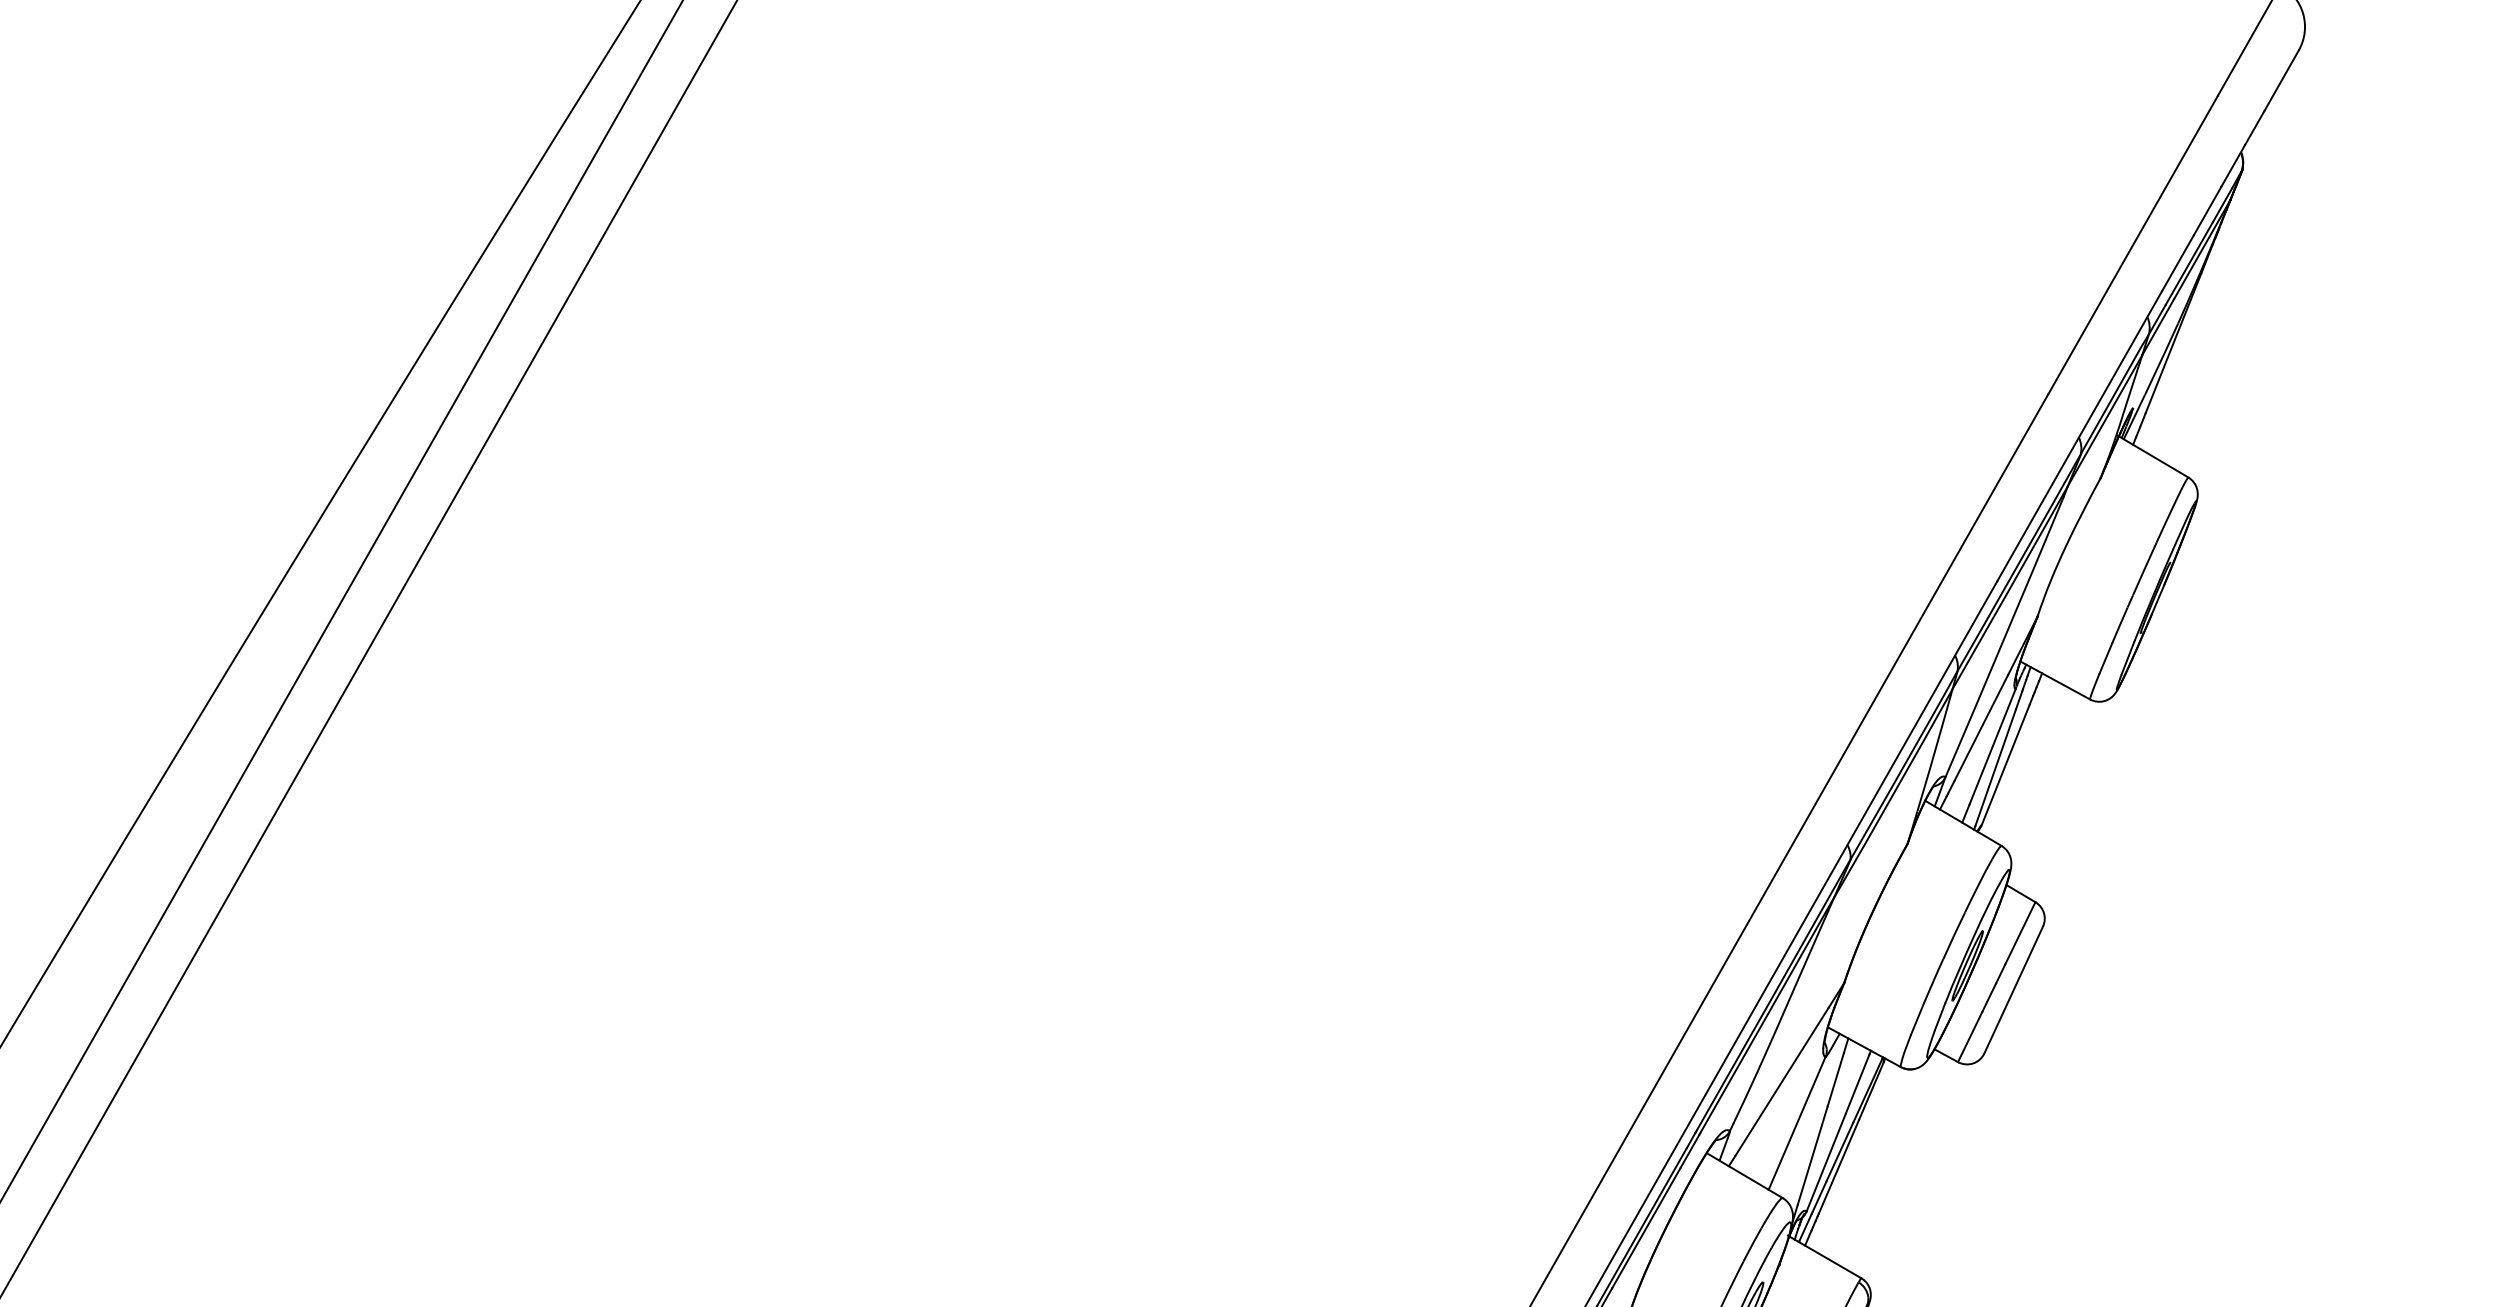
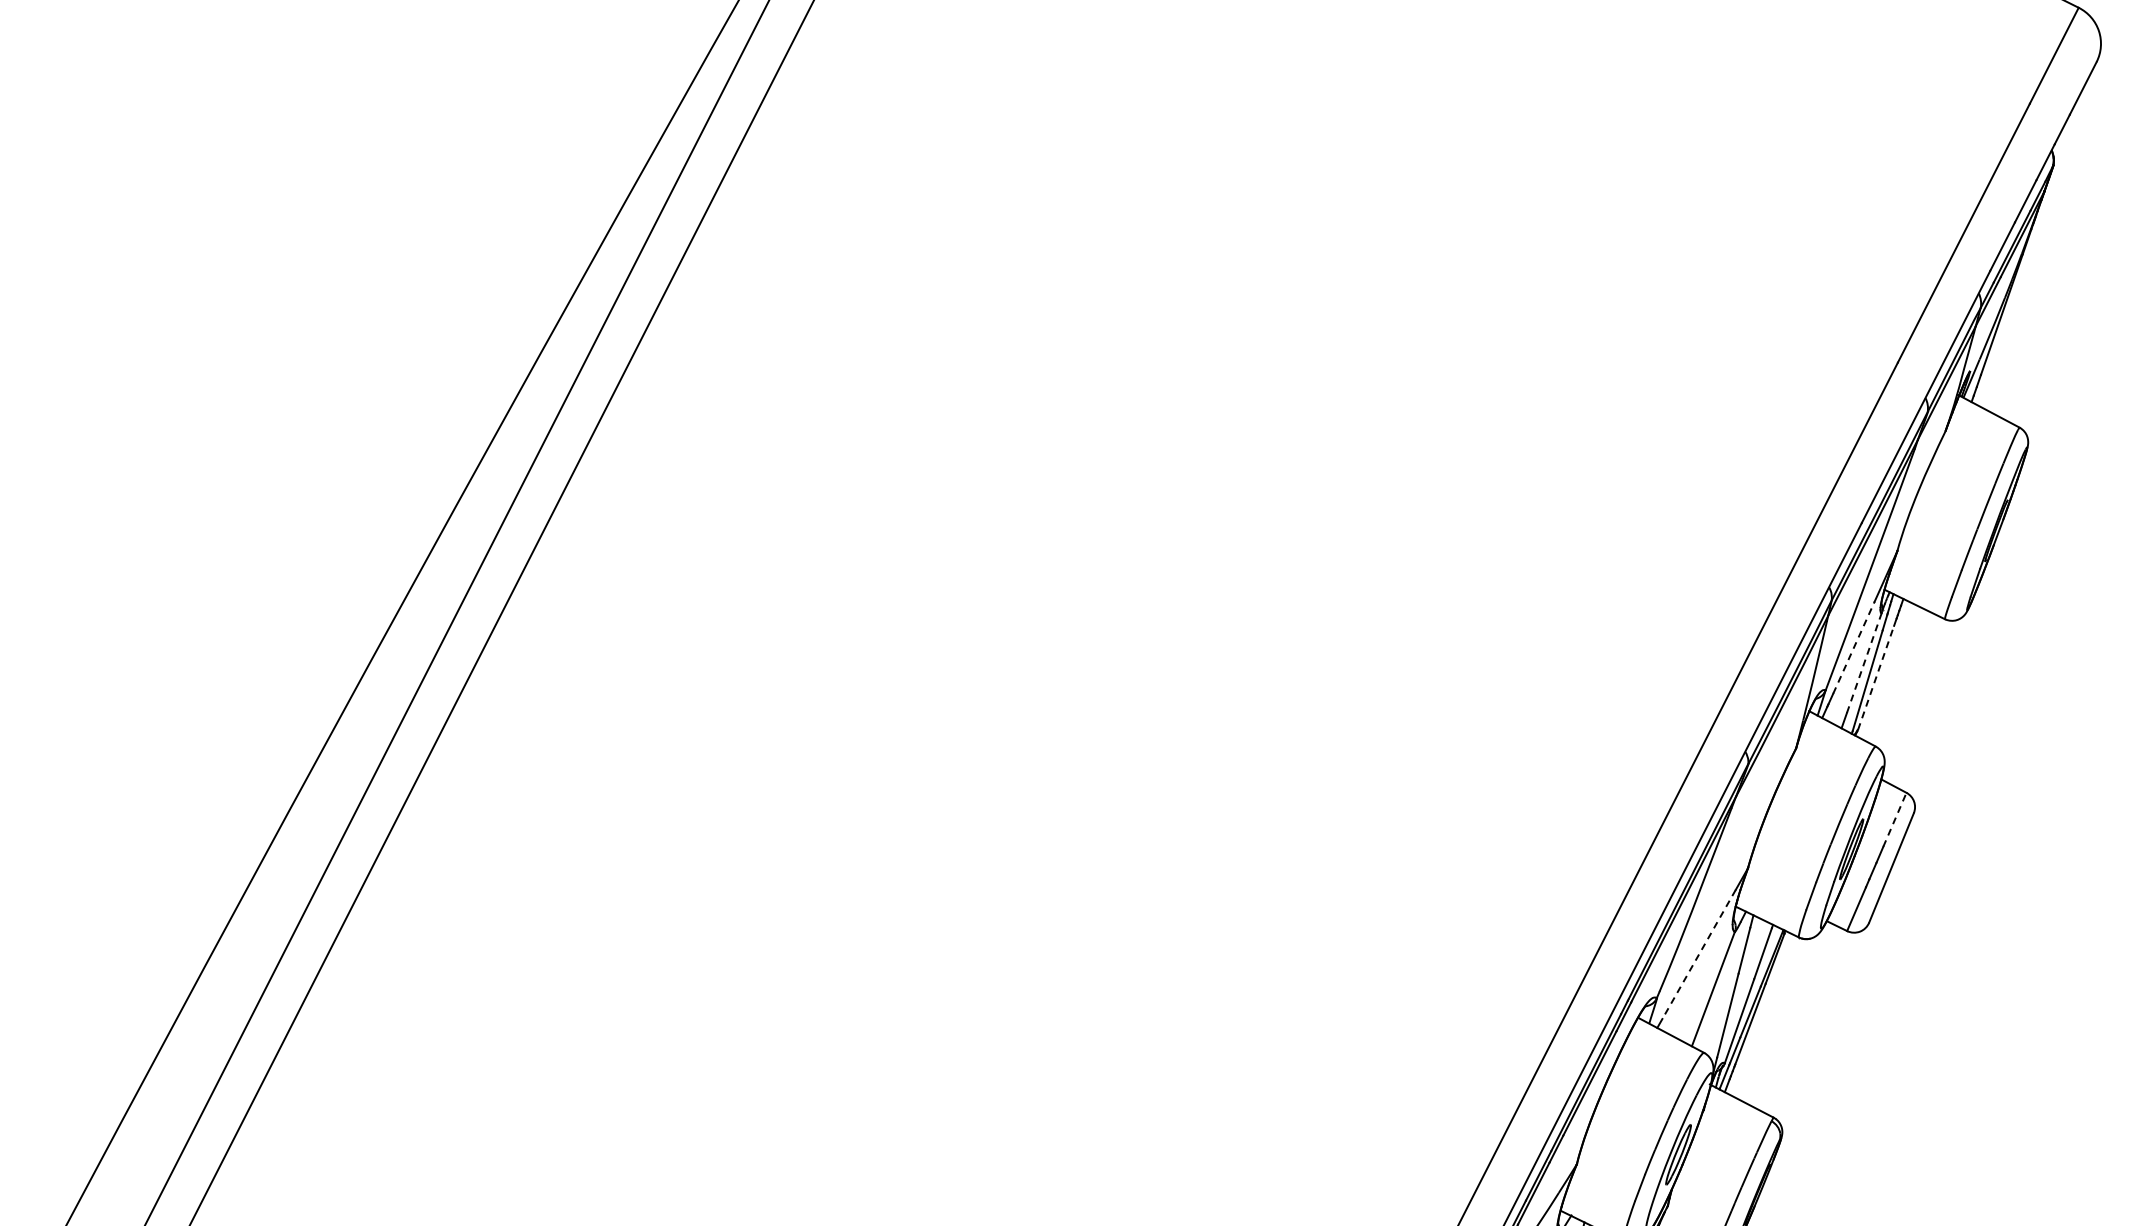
line: (1980, 727) -> (1853, 647), solid -> dashed
line: (1992, 747) -> (1864, 663), solid -> dashed
line: (2006, 764) -> (1876, 677), solid -> dashed
line: (2021, 933) -> (1895, 819), solid -> dashed
line: (1781, 1081) -> (1698, 954), solid -> dashed

